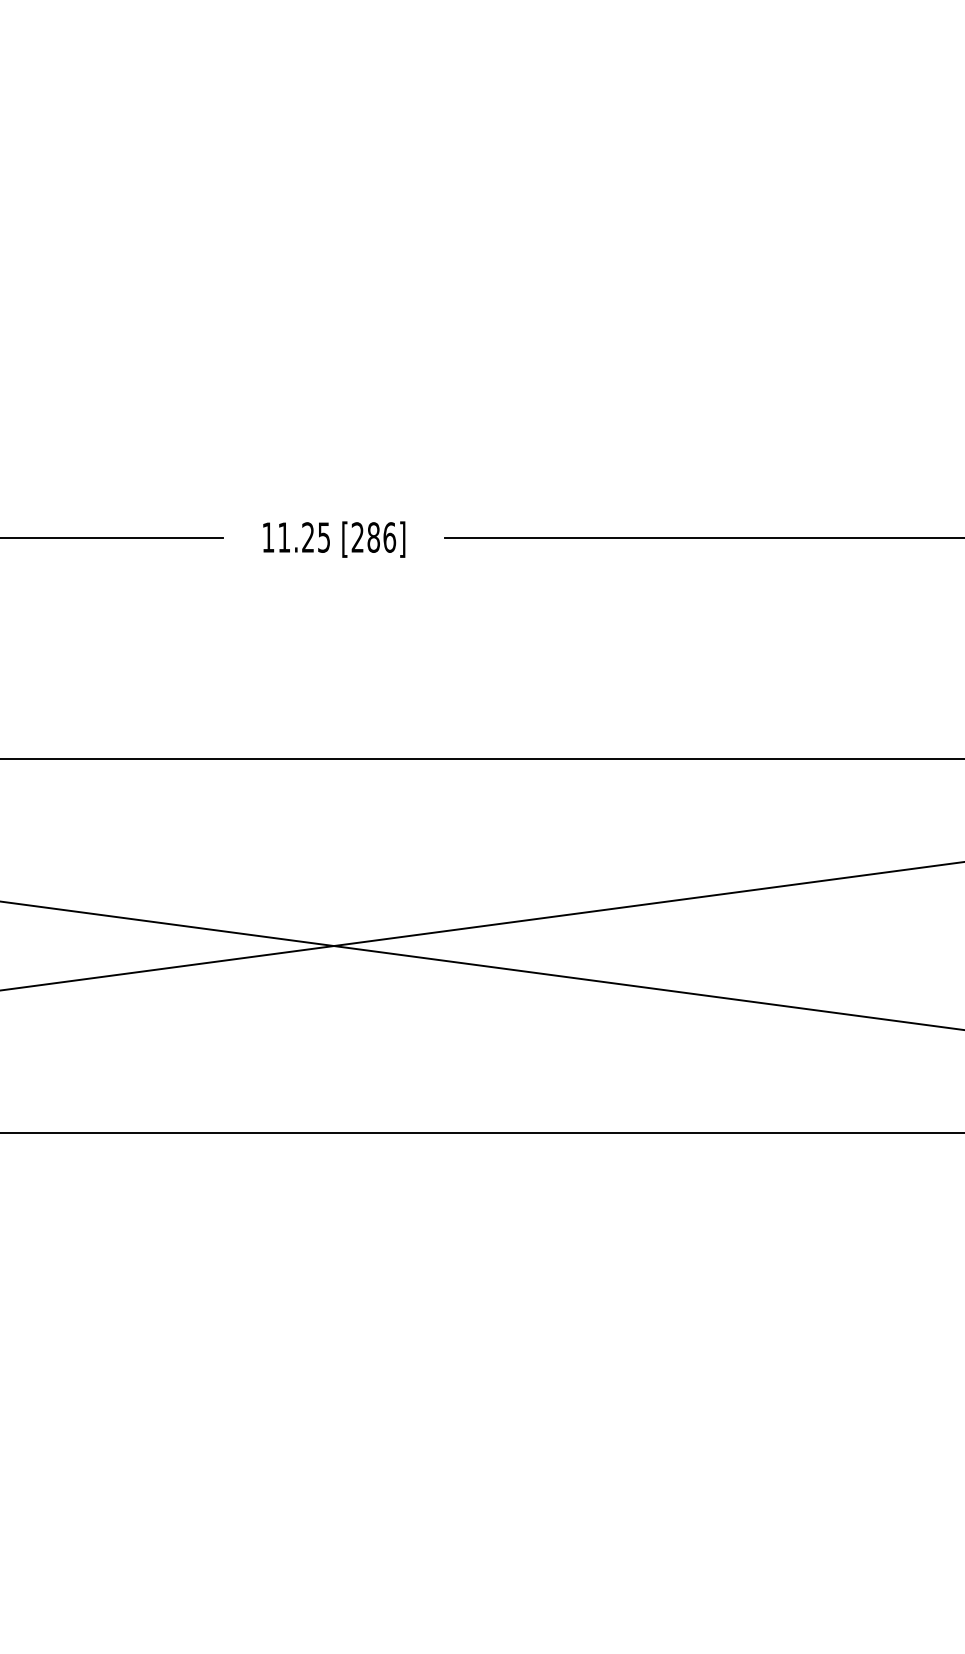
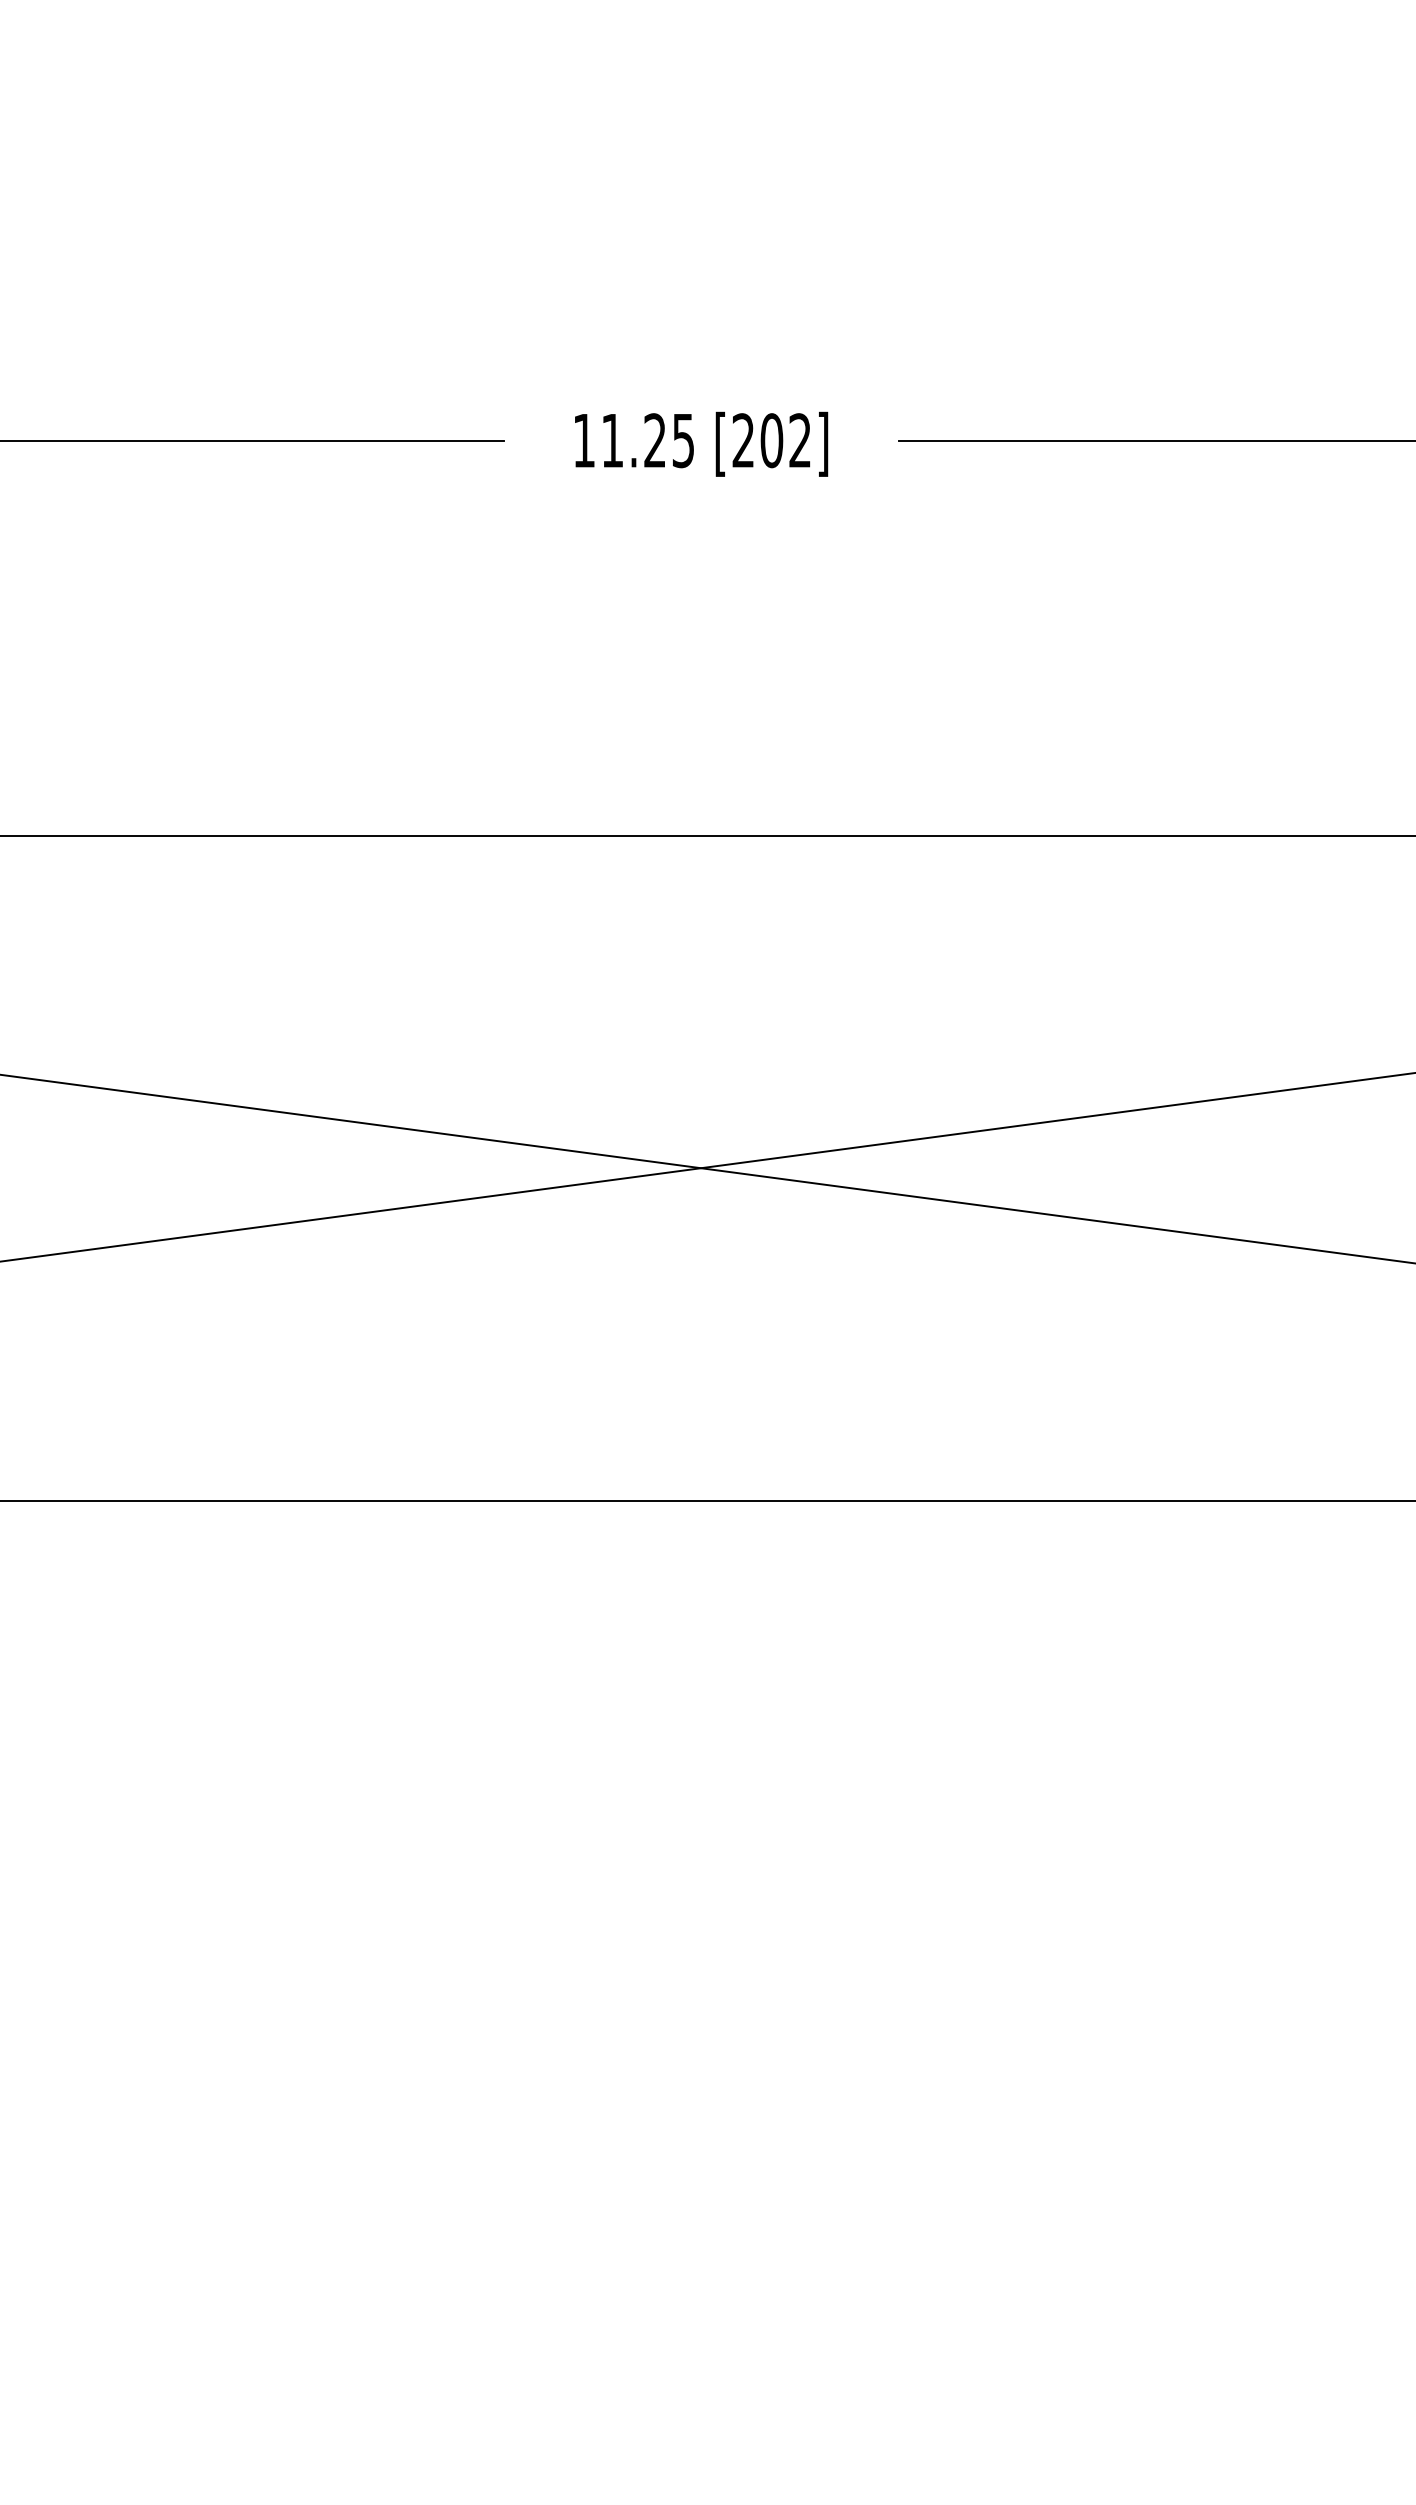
text: (381, 537) -> (785, 440), [286] -> [202]

